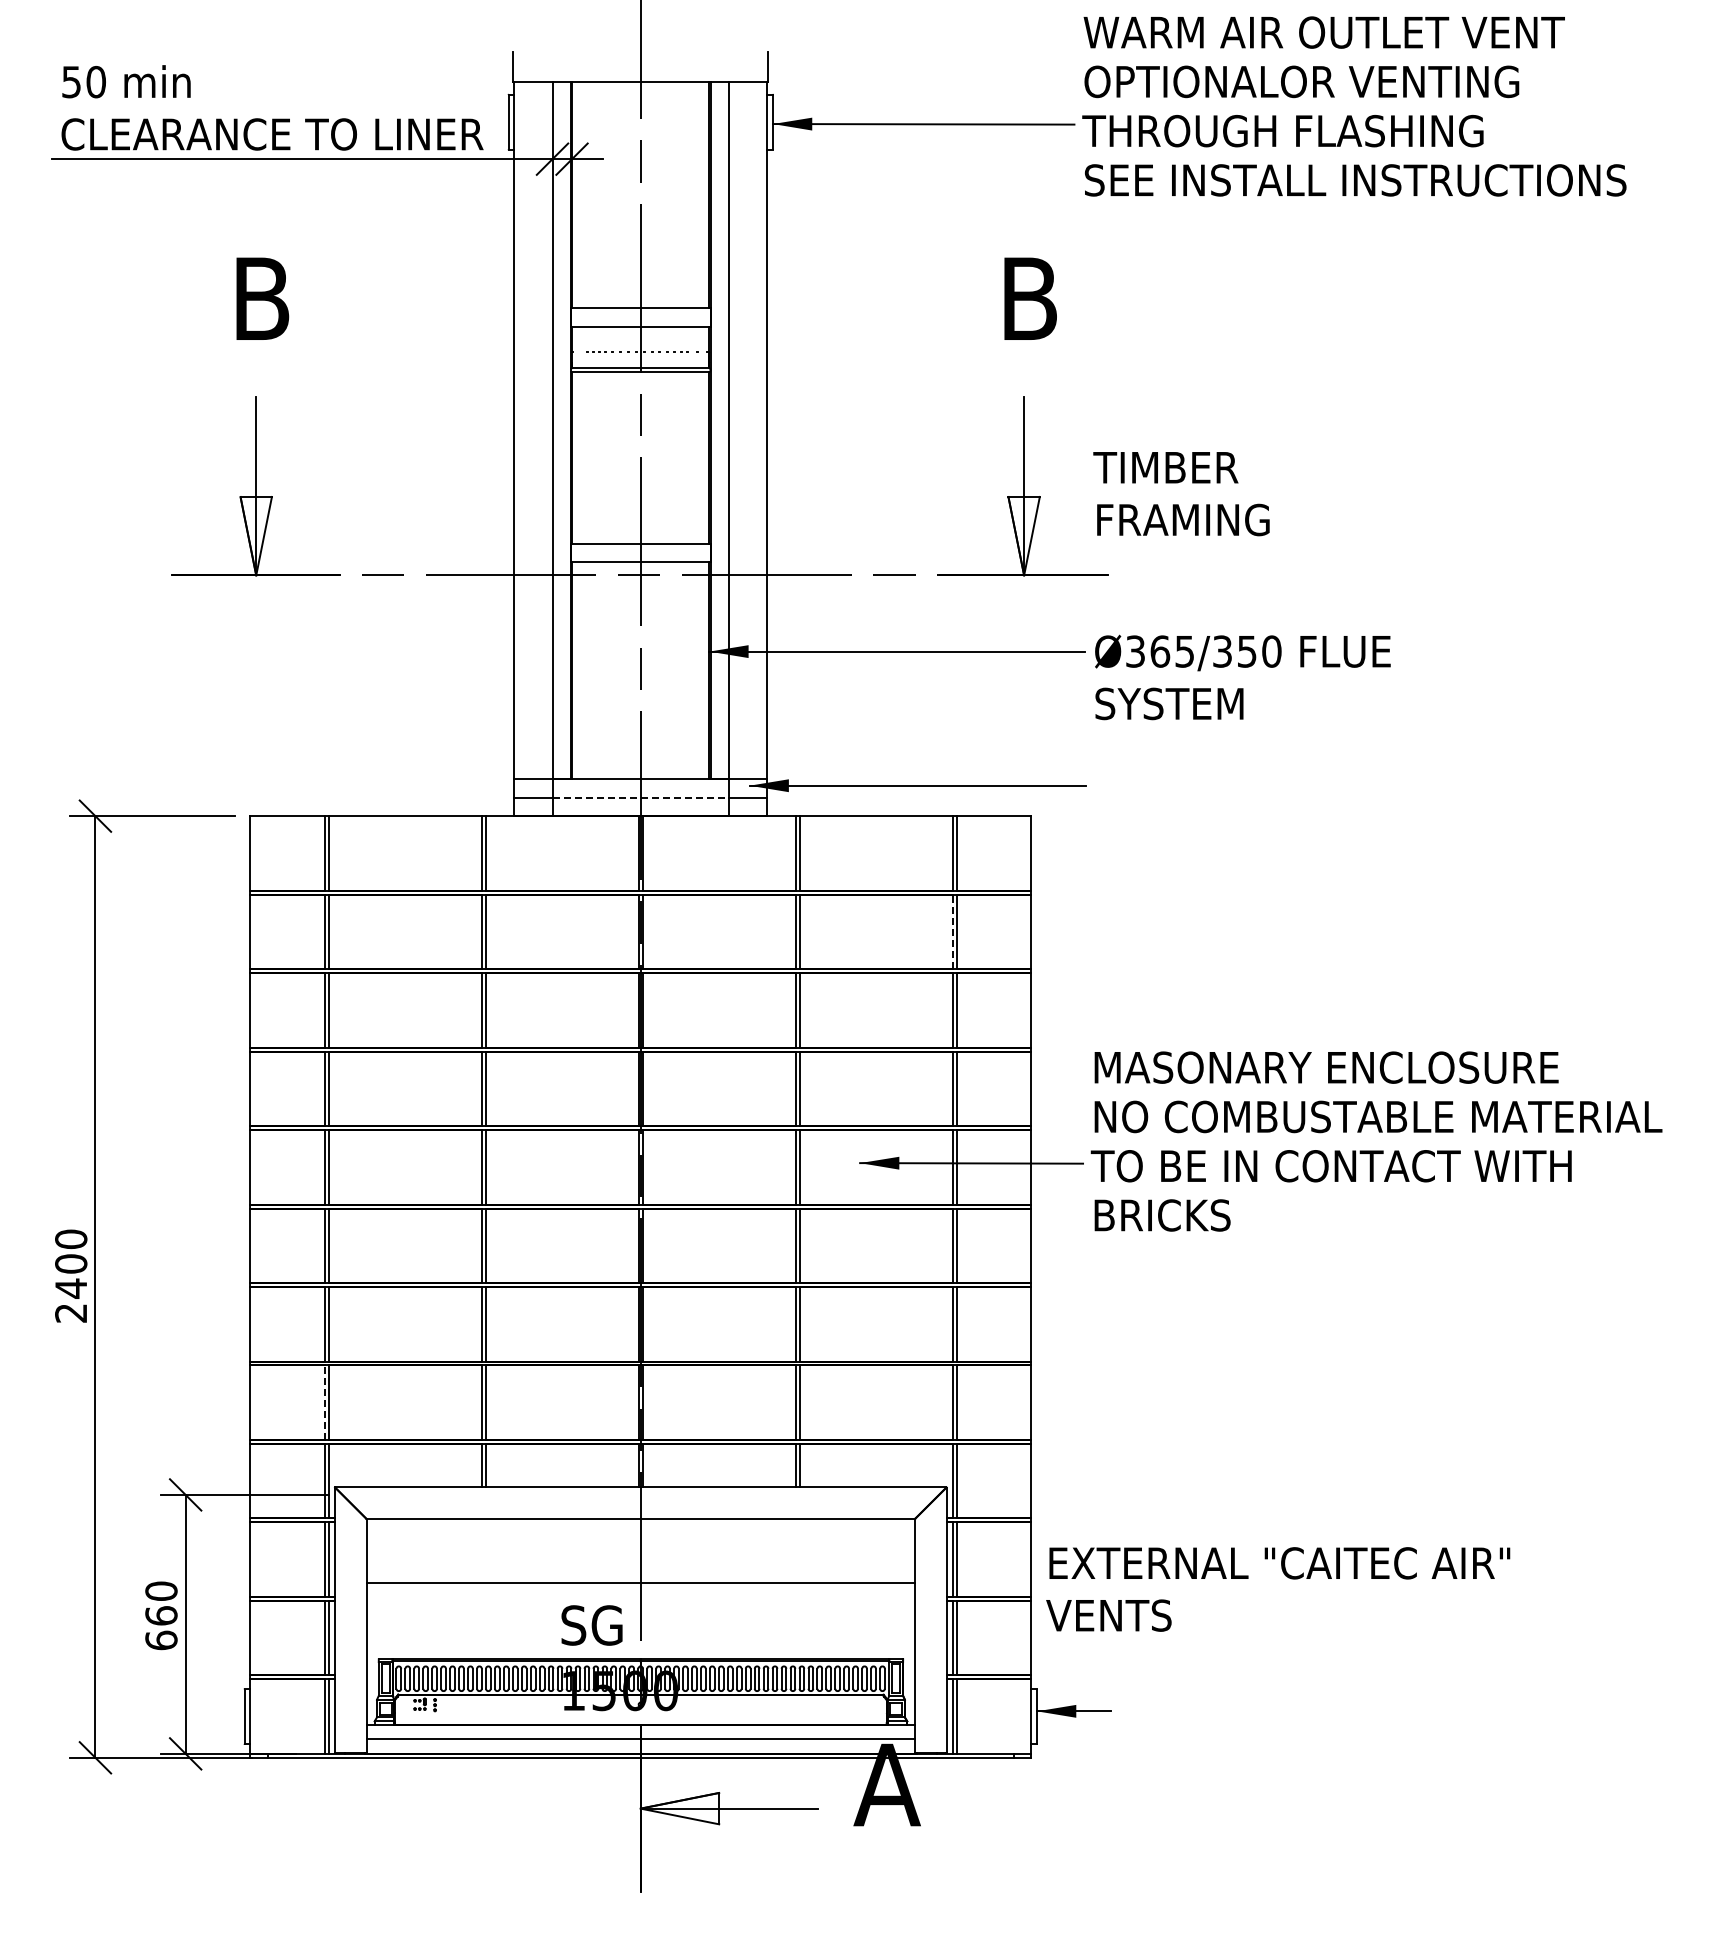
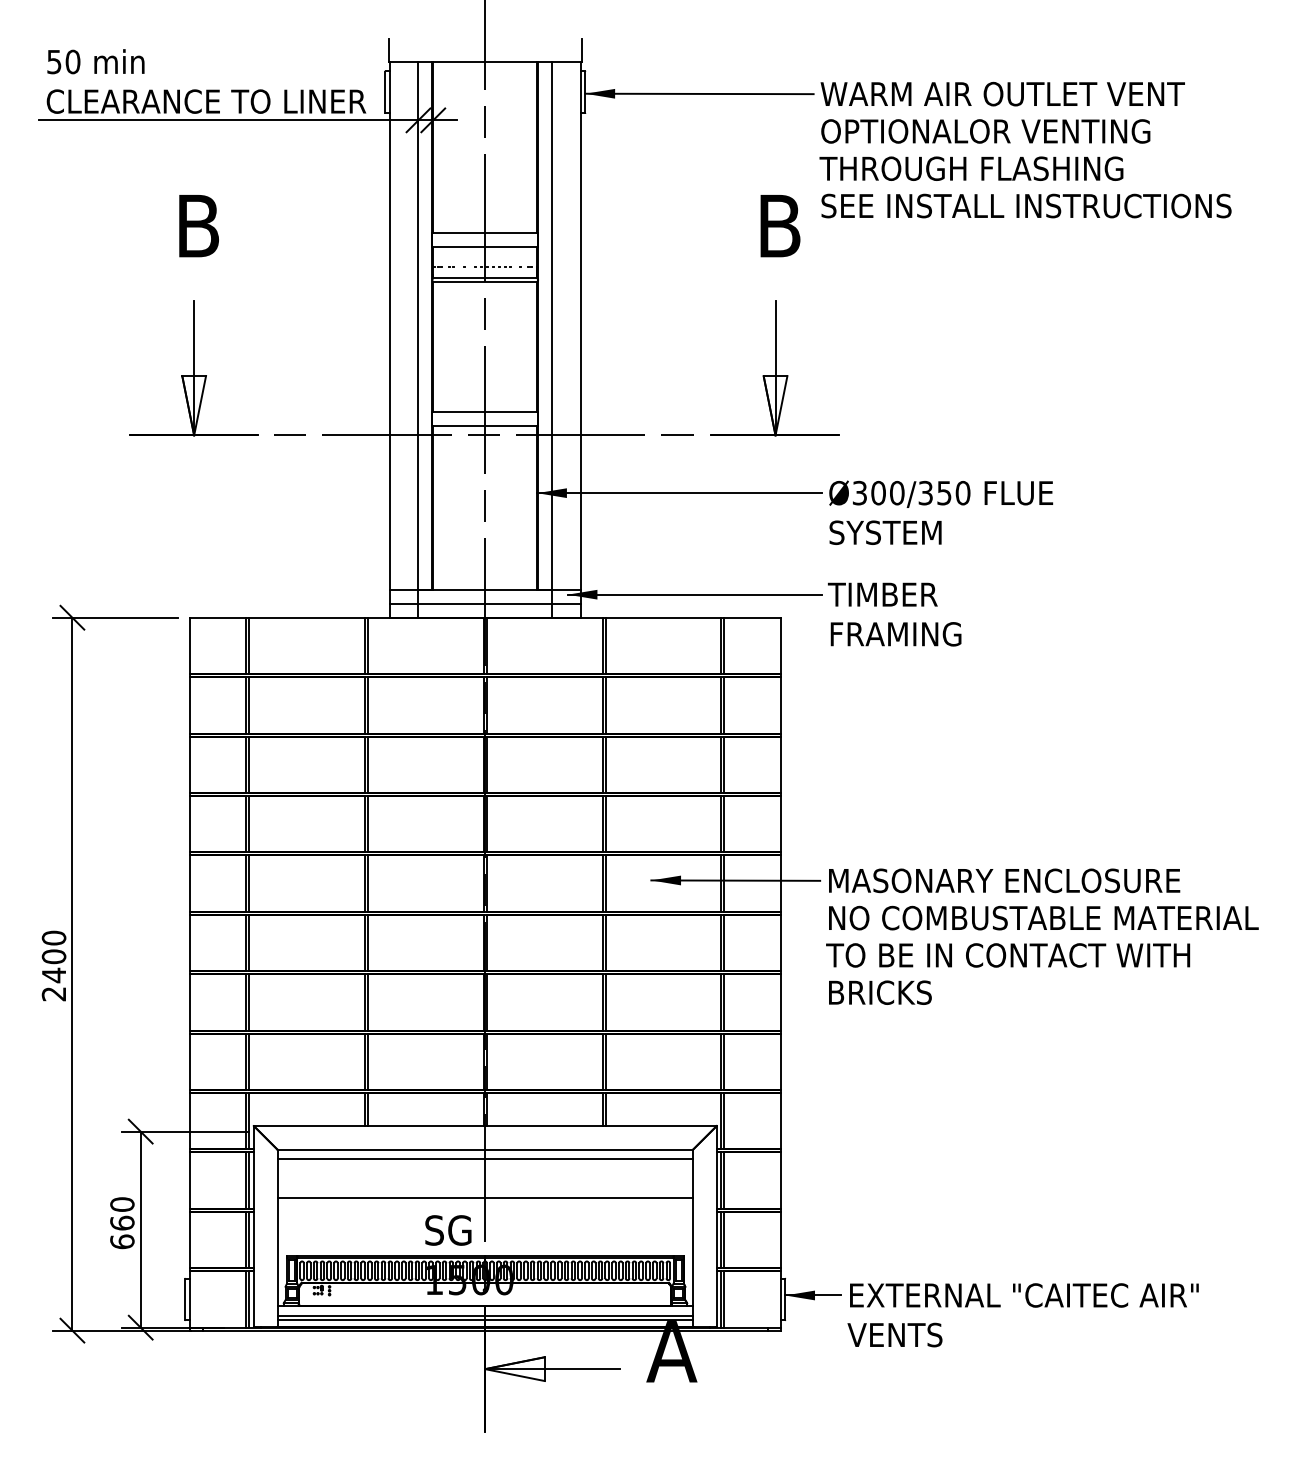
text: (1354, 106) -> (1025, 150), moved
text: (1181, 494) -> (894, 614), moved
text: (1172, 651) -> (887, 493), Ø365/350 -> Ø300/350
line: (641, 797) -> (485, 603), dashed -> solid
line: (952, 931) -> (721, 705), dashed -> solid
text: (1376, 1141) -> (1042, 936), moved
line: (324, 1402) -> (245, 1061), dashed -> solid
line: (640, 1531) -> (485, 1159), added
text: (1278, 1589) -> (1023, 1315), moved
line: (640, 1744) -> (485, 1320), added

